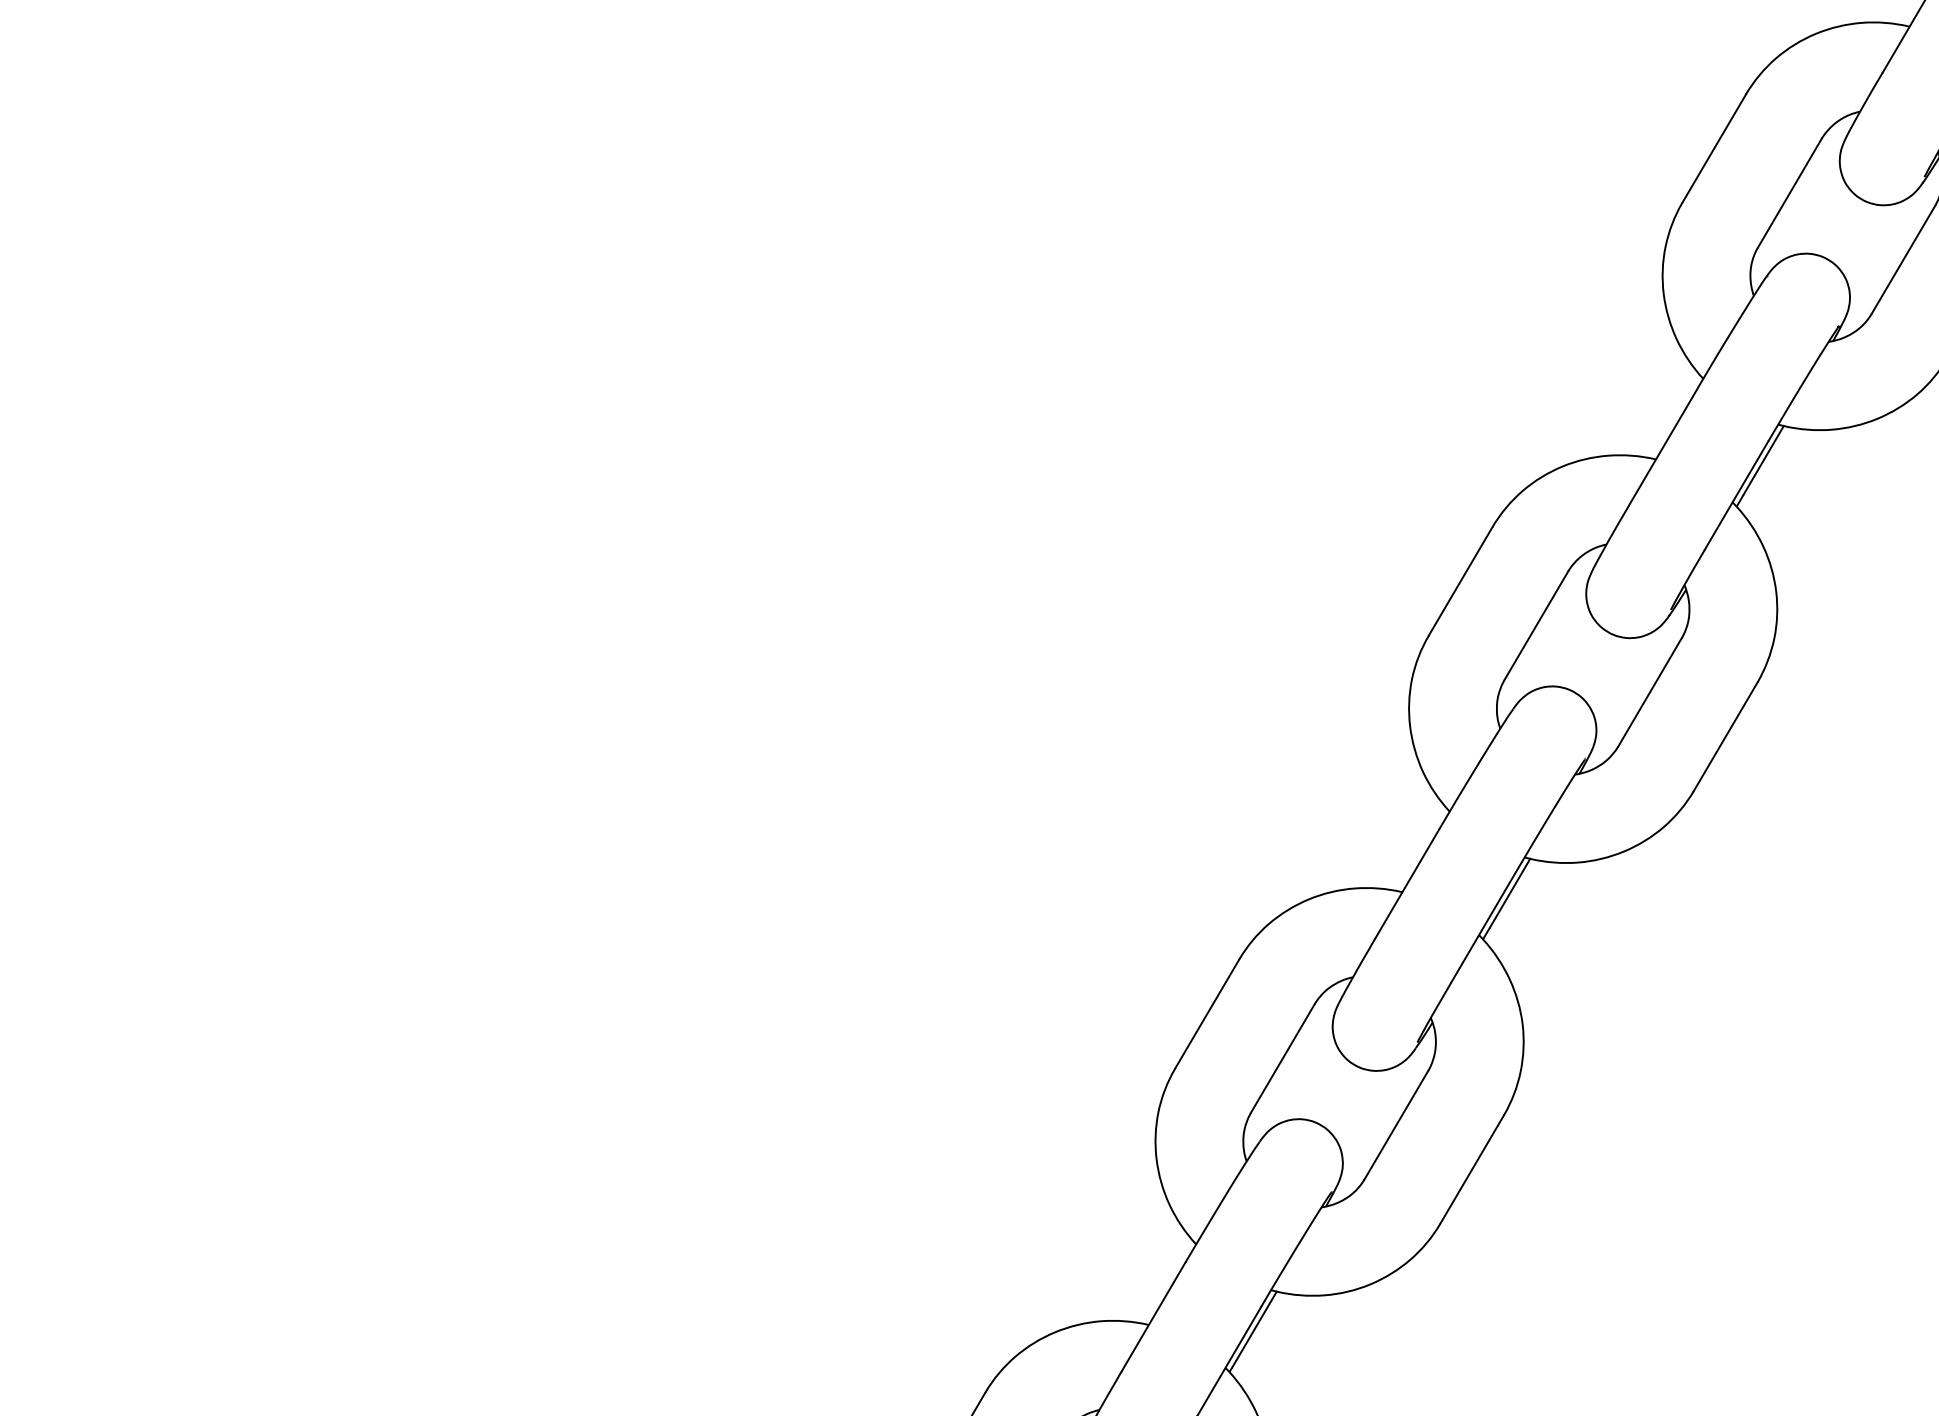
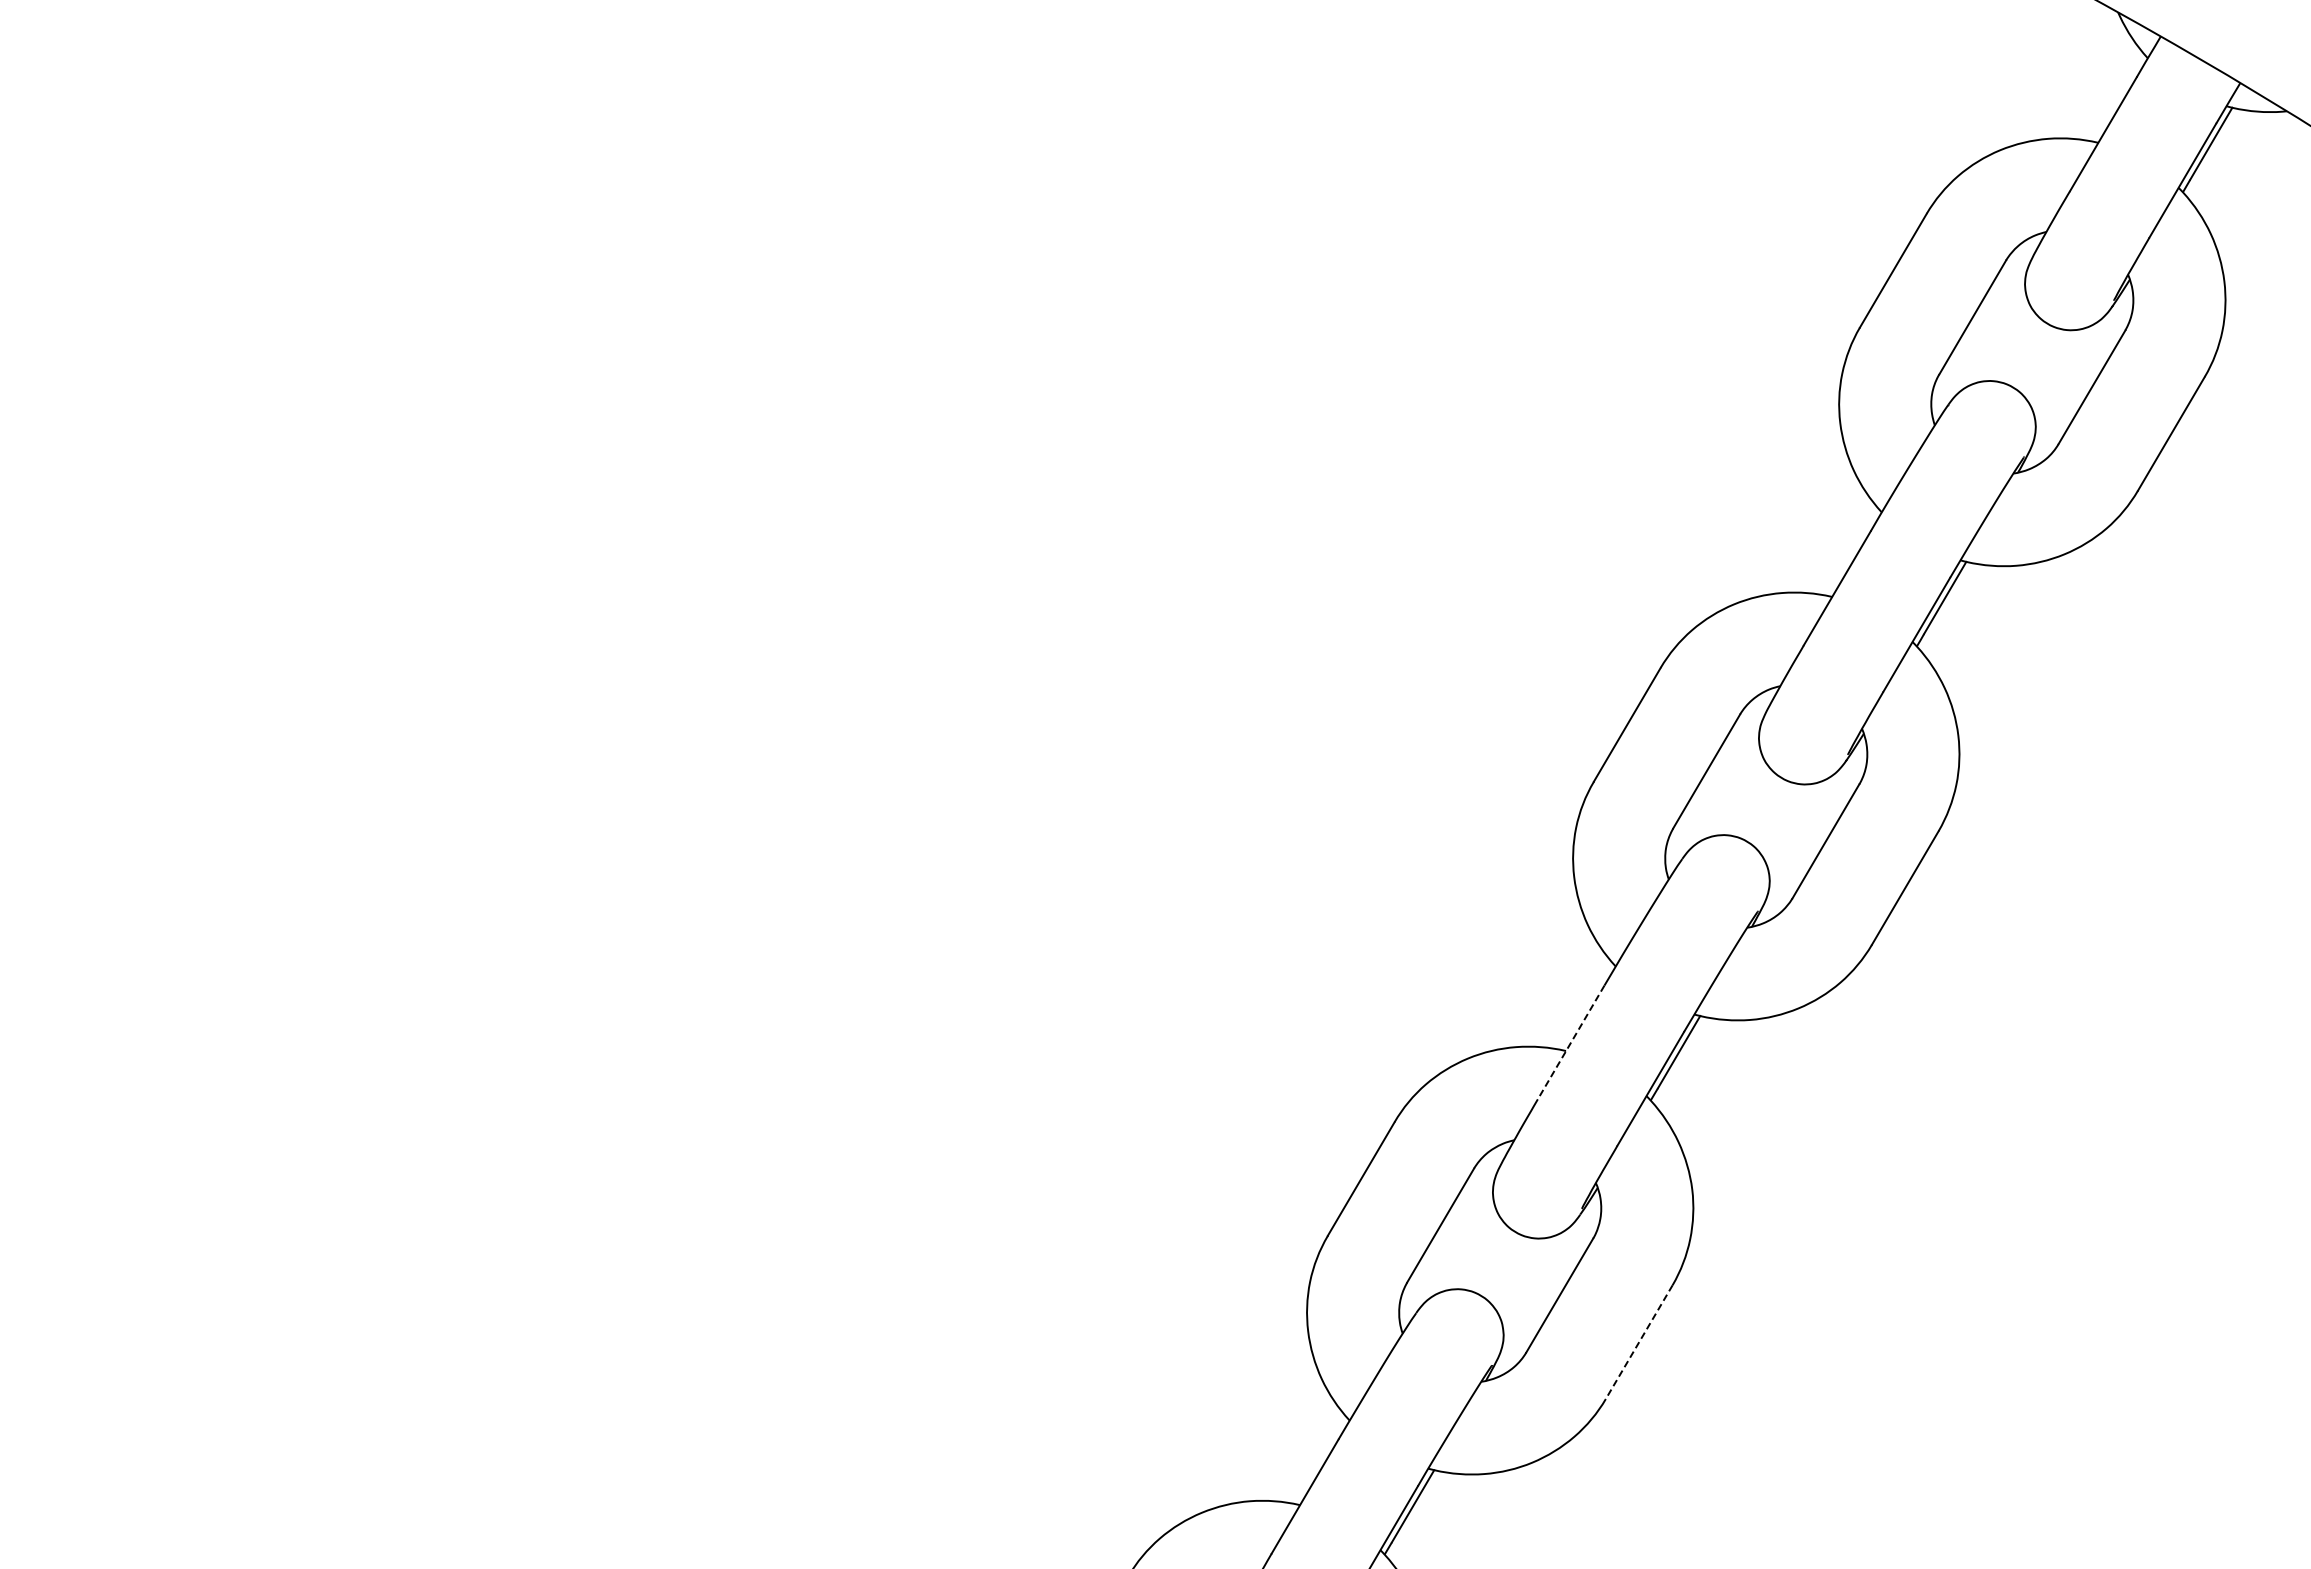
line: (1407, 884) -> (1571, 1042), solid -> dashed
line: (1472, 1169) -> (1639, 1342), solid -> dashed

